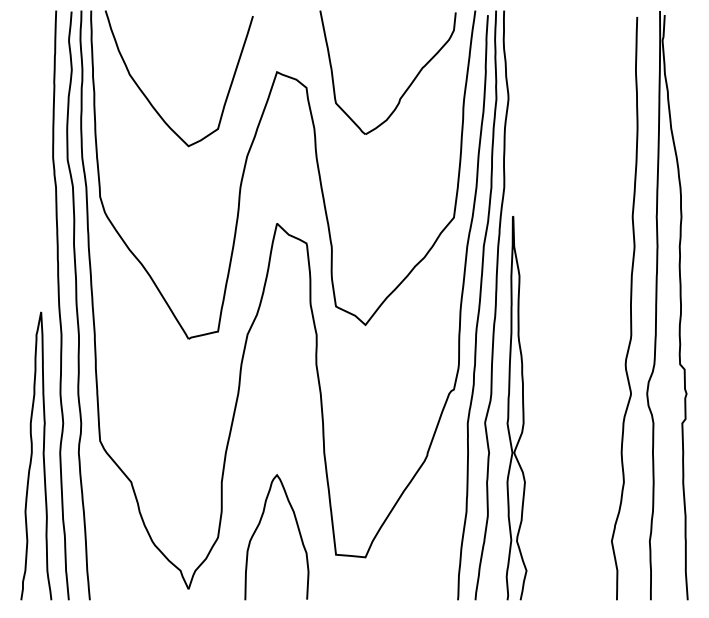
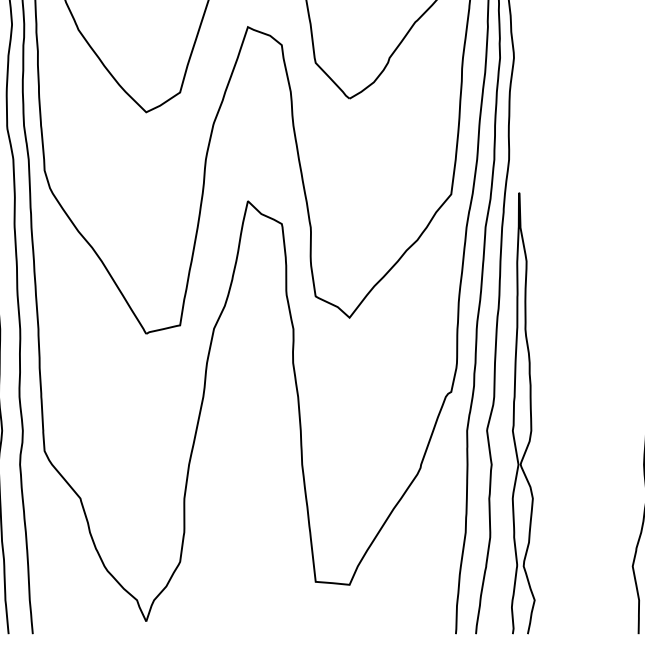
curve: (258, 527) -> (226, 550), removed

